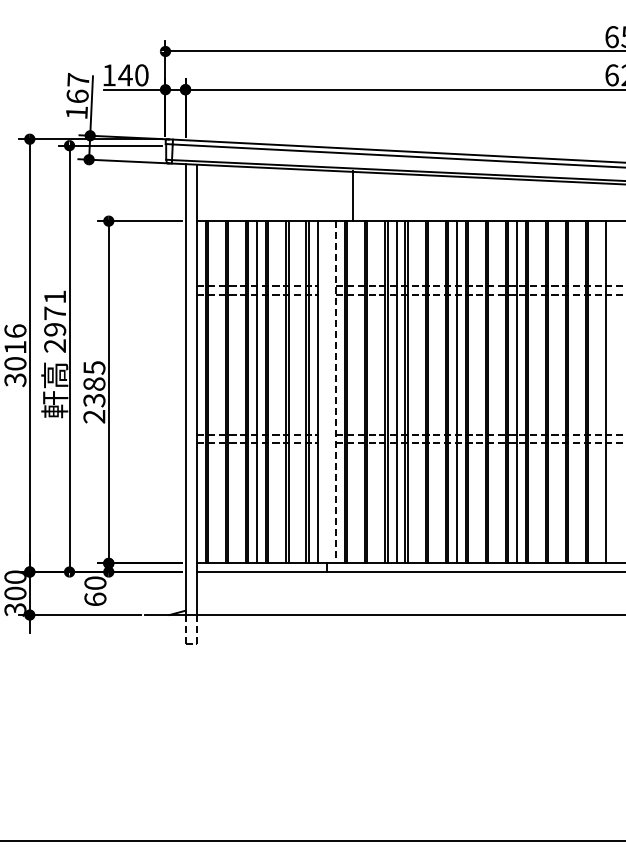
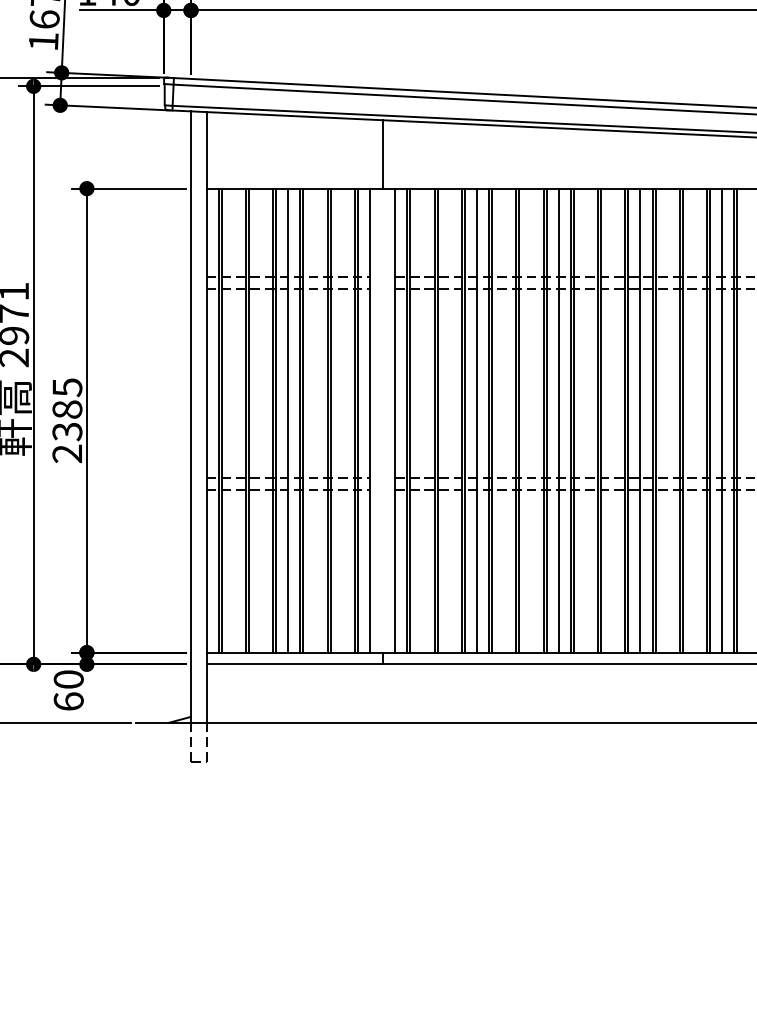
line: (352, 195) -> (382, 153), moved
line: (336, 392) -> (395, 420), dashed -> solid
line: (577, 392) -> (722, 420), added

